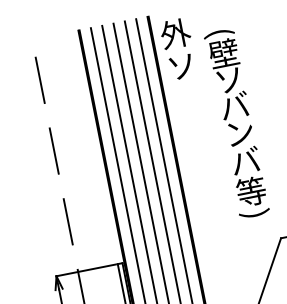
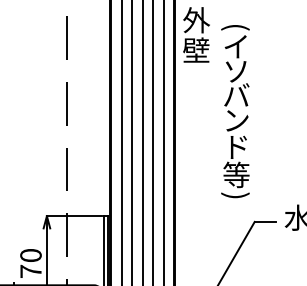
text: (223, 52) -> (236, 45), 壁 -> イ
text: (181, 65) -> (196, 49), ソ -> 壁
text: (245, 161) -> (236, 146), バ -> ド

